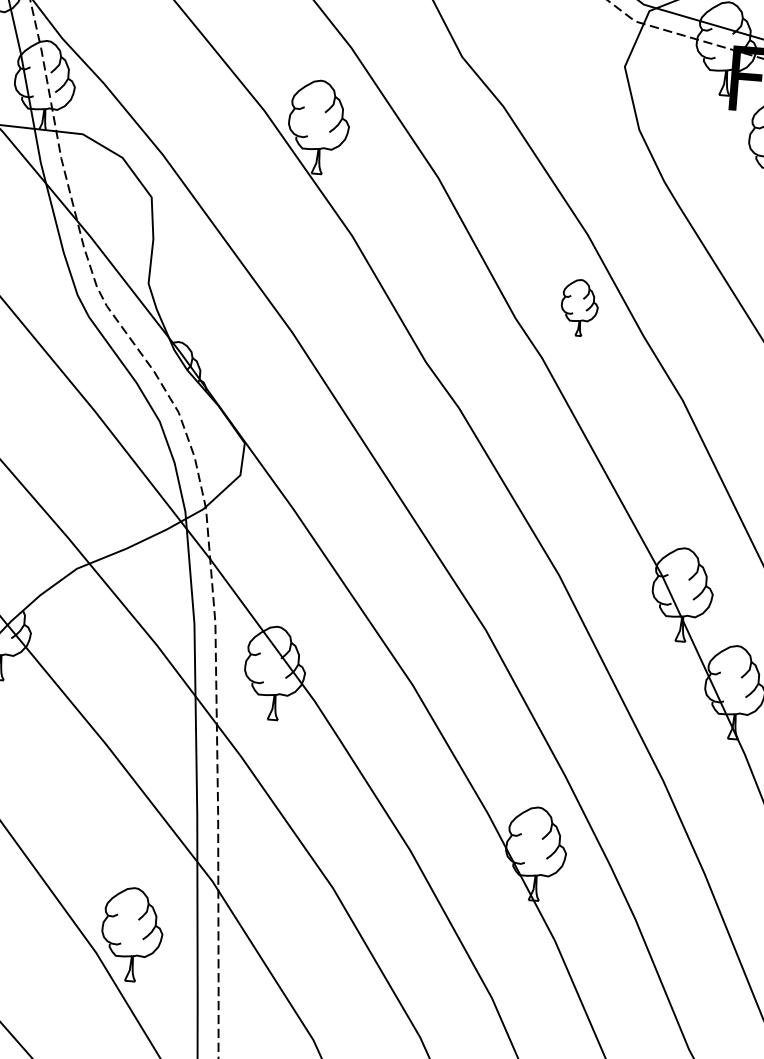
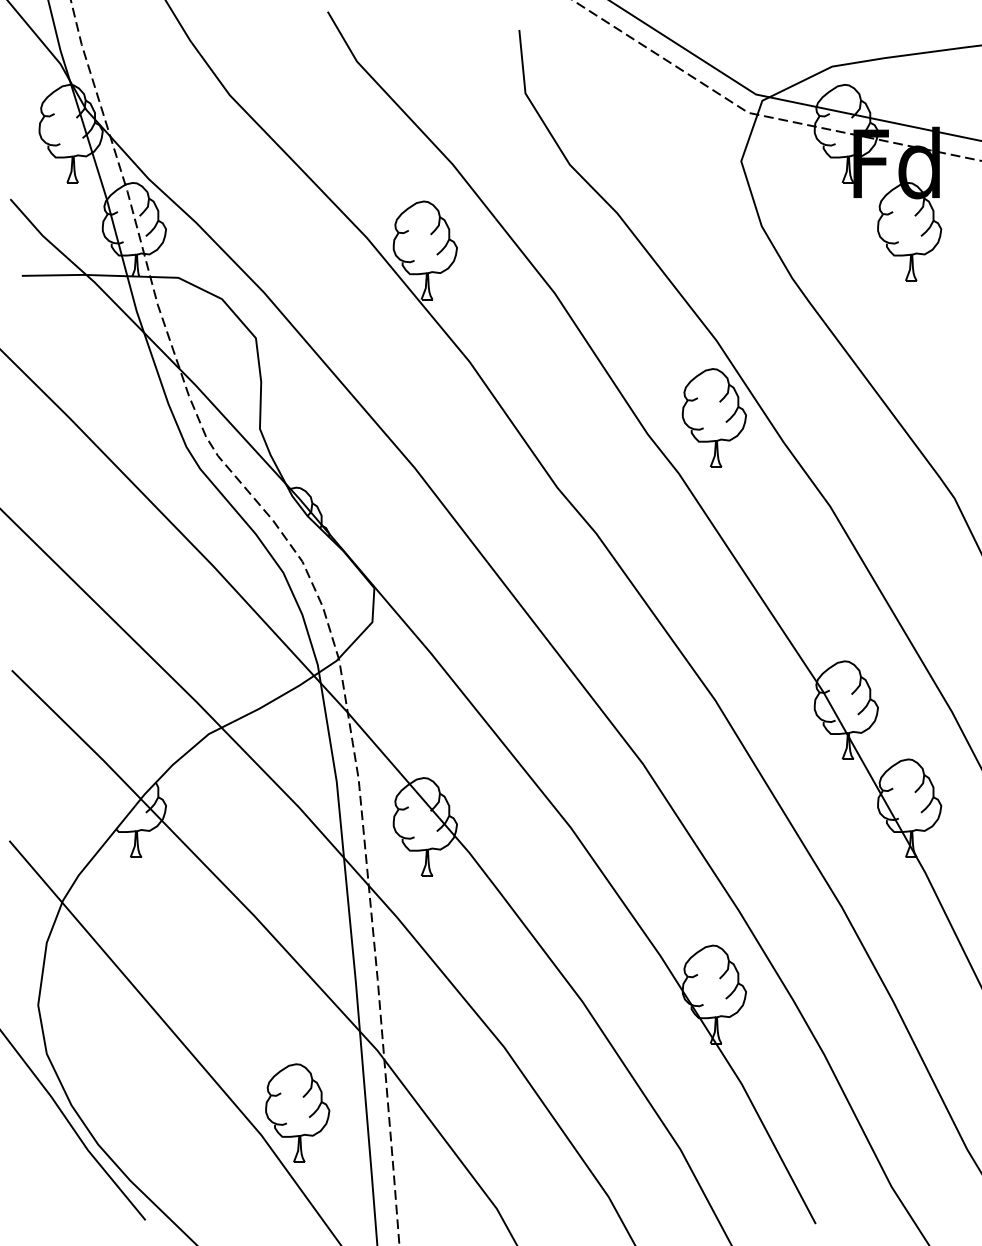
part: (579, 307) -> (713, 417), size x1.67

